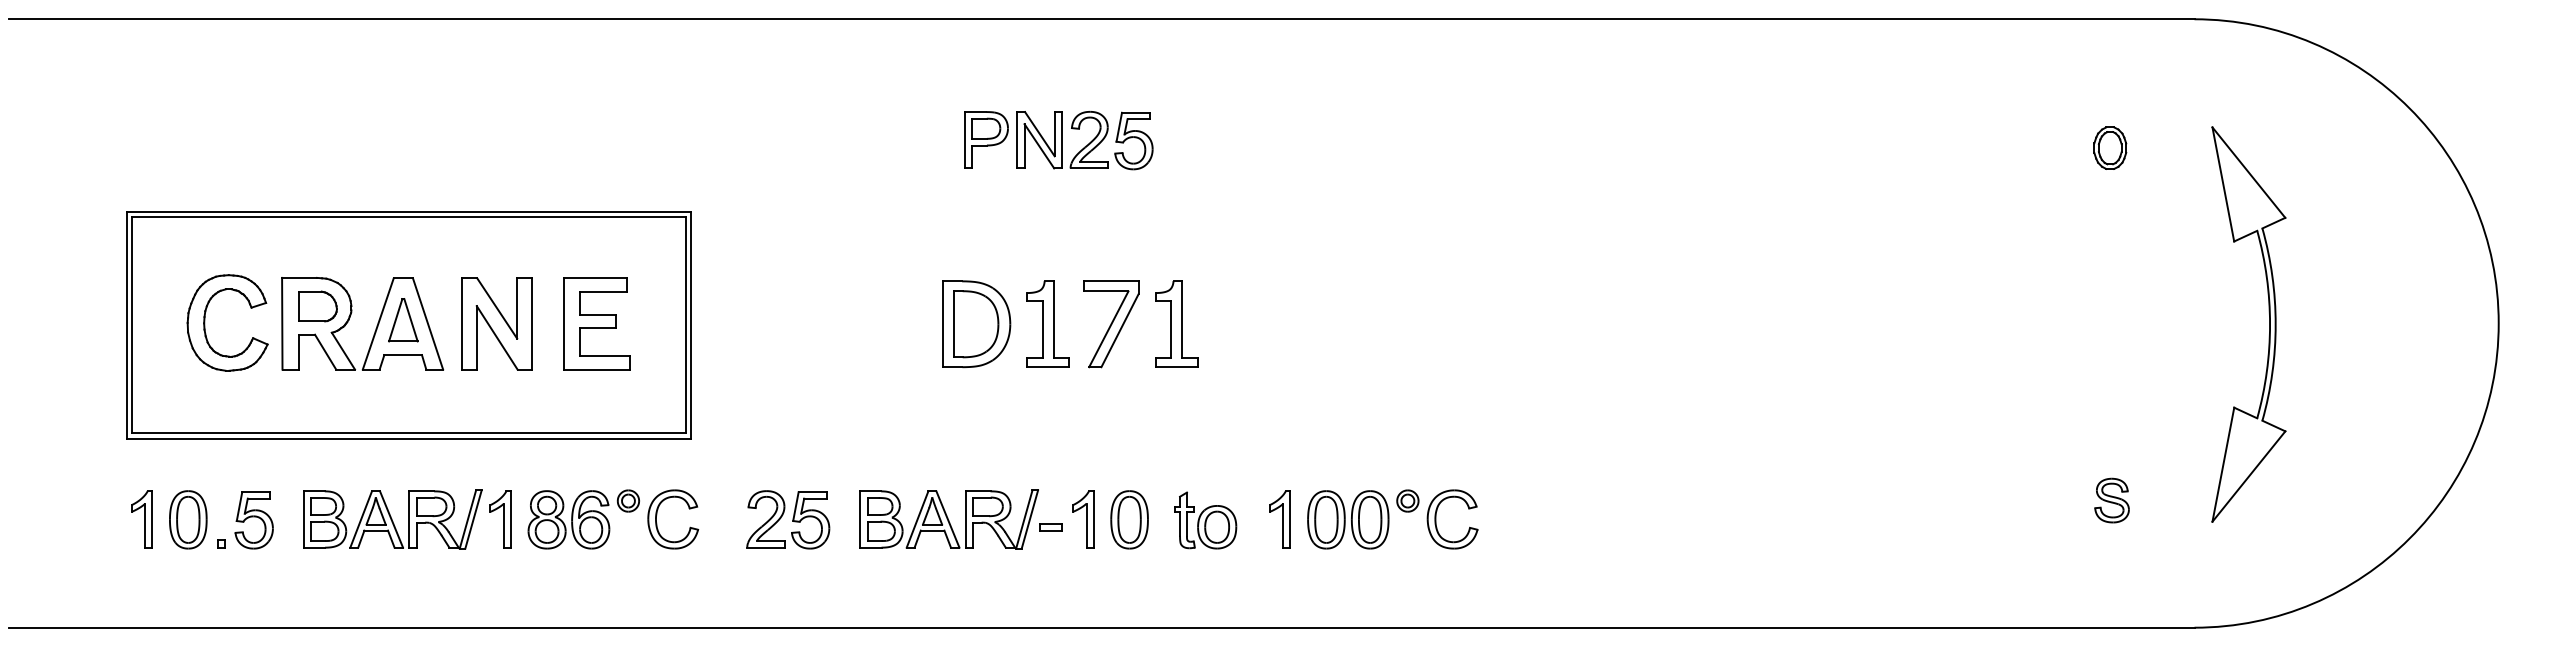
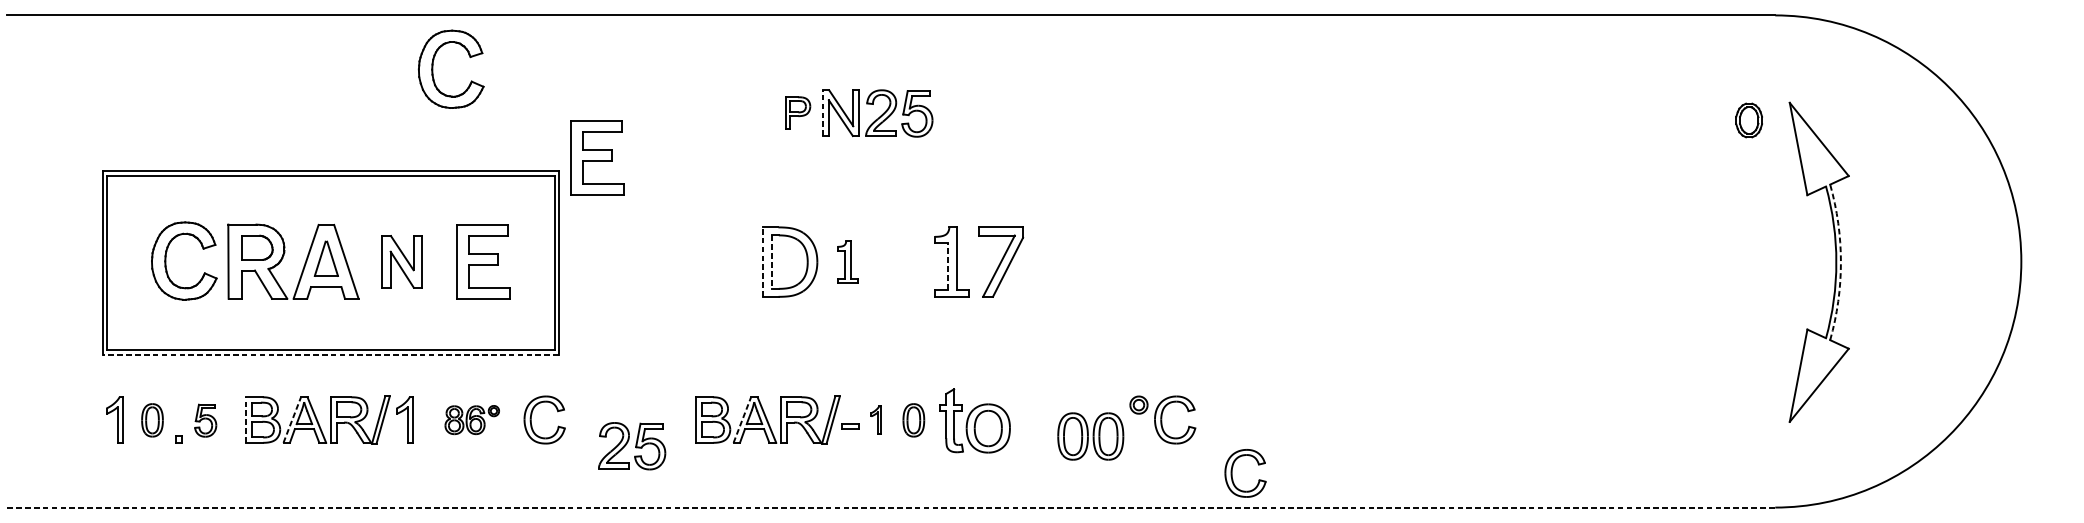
part: (535, 85) -> (433, 68), added
part: (986, 139) -> (798, 112), size x0.7
line: (1017, 139) -> (823, 112), solid -> dashed
part: (2110, 147) -> (1749, 119), moved
part: (737, 194) -> (596, 157), added
part: (496, 323) -> (401, 261), size x0.7
part: (1047, 323) -> (847, 261), size x0.6
line: (942, 324) -> (762, 262), solid -> dashed
line: (954, 324) -> (772, 262), solid -> dashed
part: (1111, 324) -> (1001, 262), moved
arc: (2275, 324) -> (1840, 262), solid -> dashed
line: (1171, 329) -> (947, 266), solid -> dashed
line: (409, 438) -> (331, 354), solid -> dashed
part: (2111, 500) -> (1708, 404), removed
part: (188, 519) -> (152, 420), size x0.7
line: (303, 519) -> (245, 420), solid -> dashed
line: (361, 519) -> (292, 420), solid -> dashed
part: (583, 519) -> (472, 420), size x0.6
part: (788, 519) -> (632, 445), moved
line: (917, 519) -> (742, 420), solid -> dashed
part: (1083, 519) -> (876, 420), size x0.6
part: (1129, 519) -> (913, 420), size x0.7
part: (1279, 519) -> (1035, 420), removed
part: (1348, 519) -> (1090, 436), moved
part: (253, 520) -> (205, 420), size x0.7
part: (1205, 520) -> (975, 420), size x1.4
part: (1523, 585) -> (1232, 473), added
line: (1101, 627) -> (891, 507), solid -> dashed

